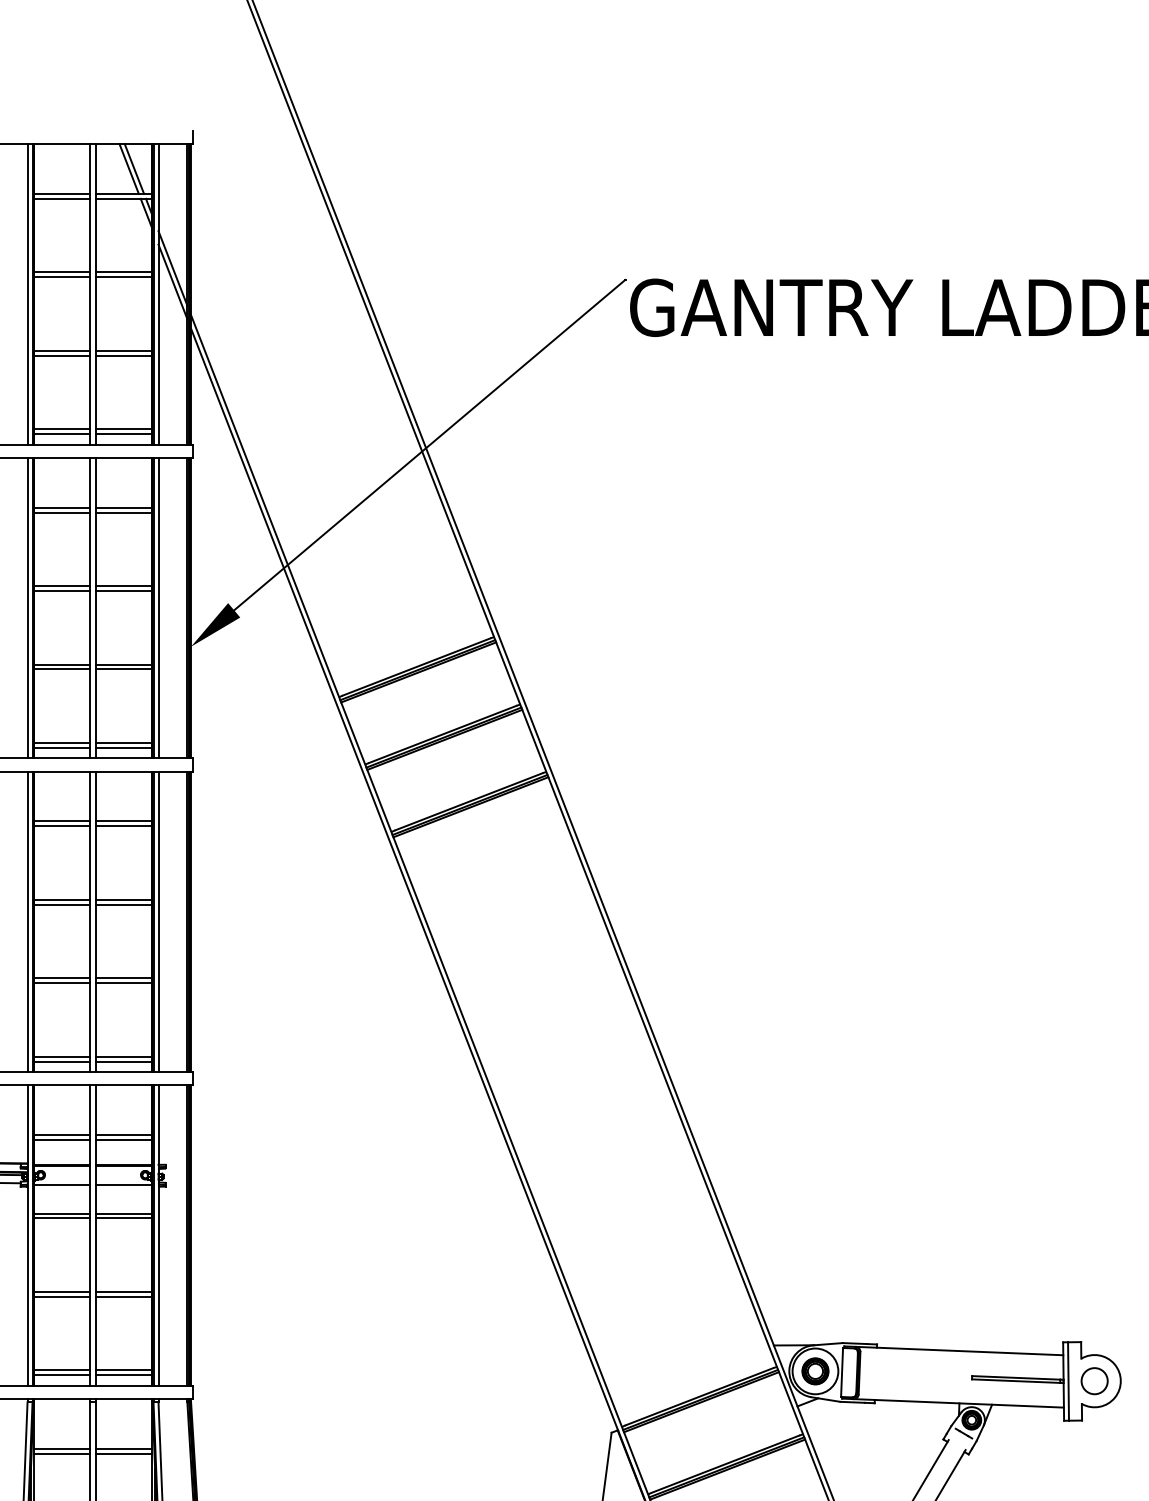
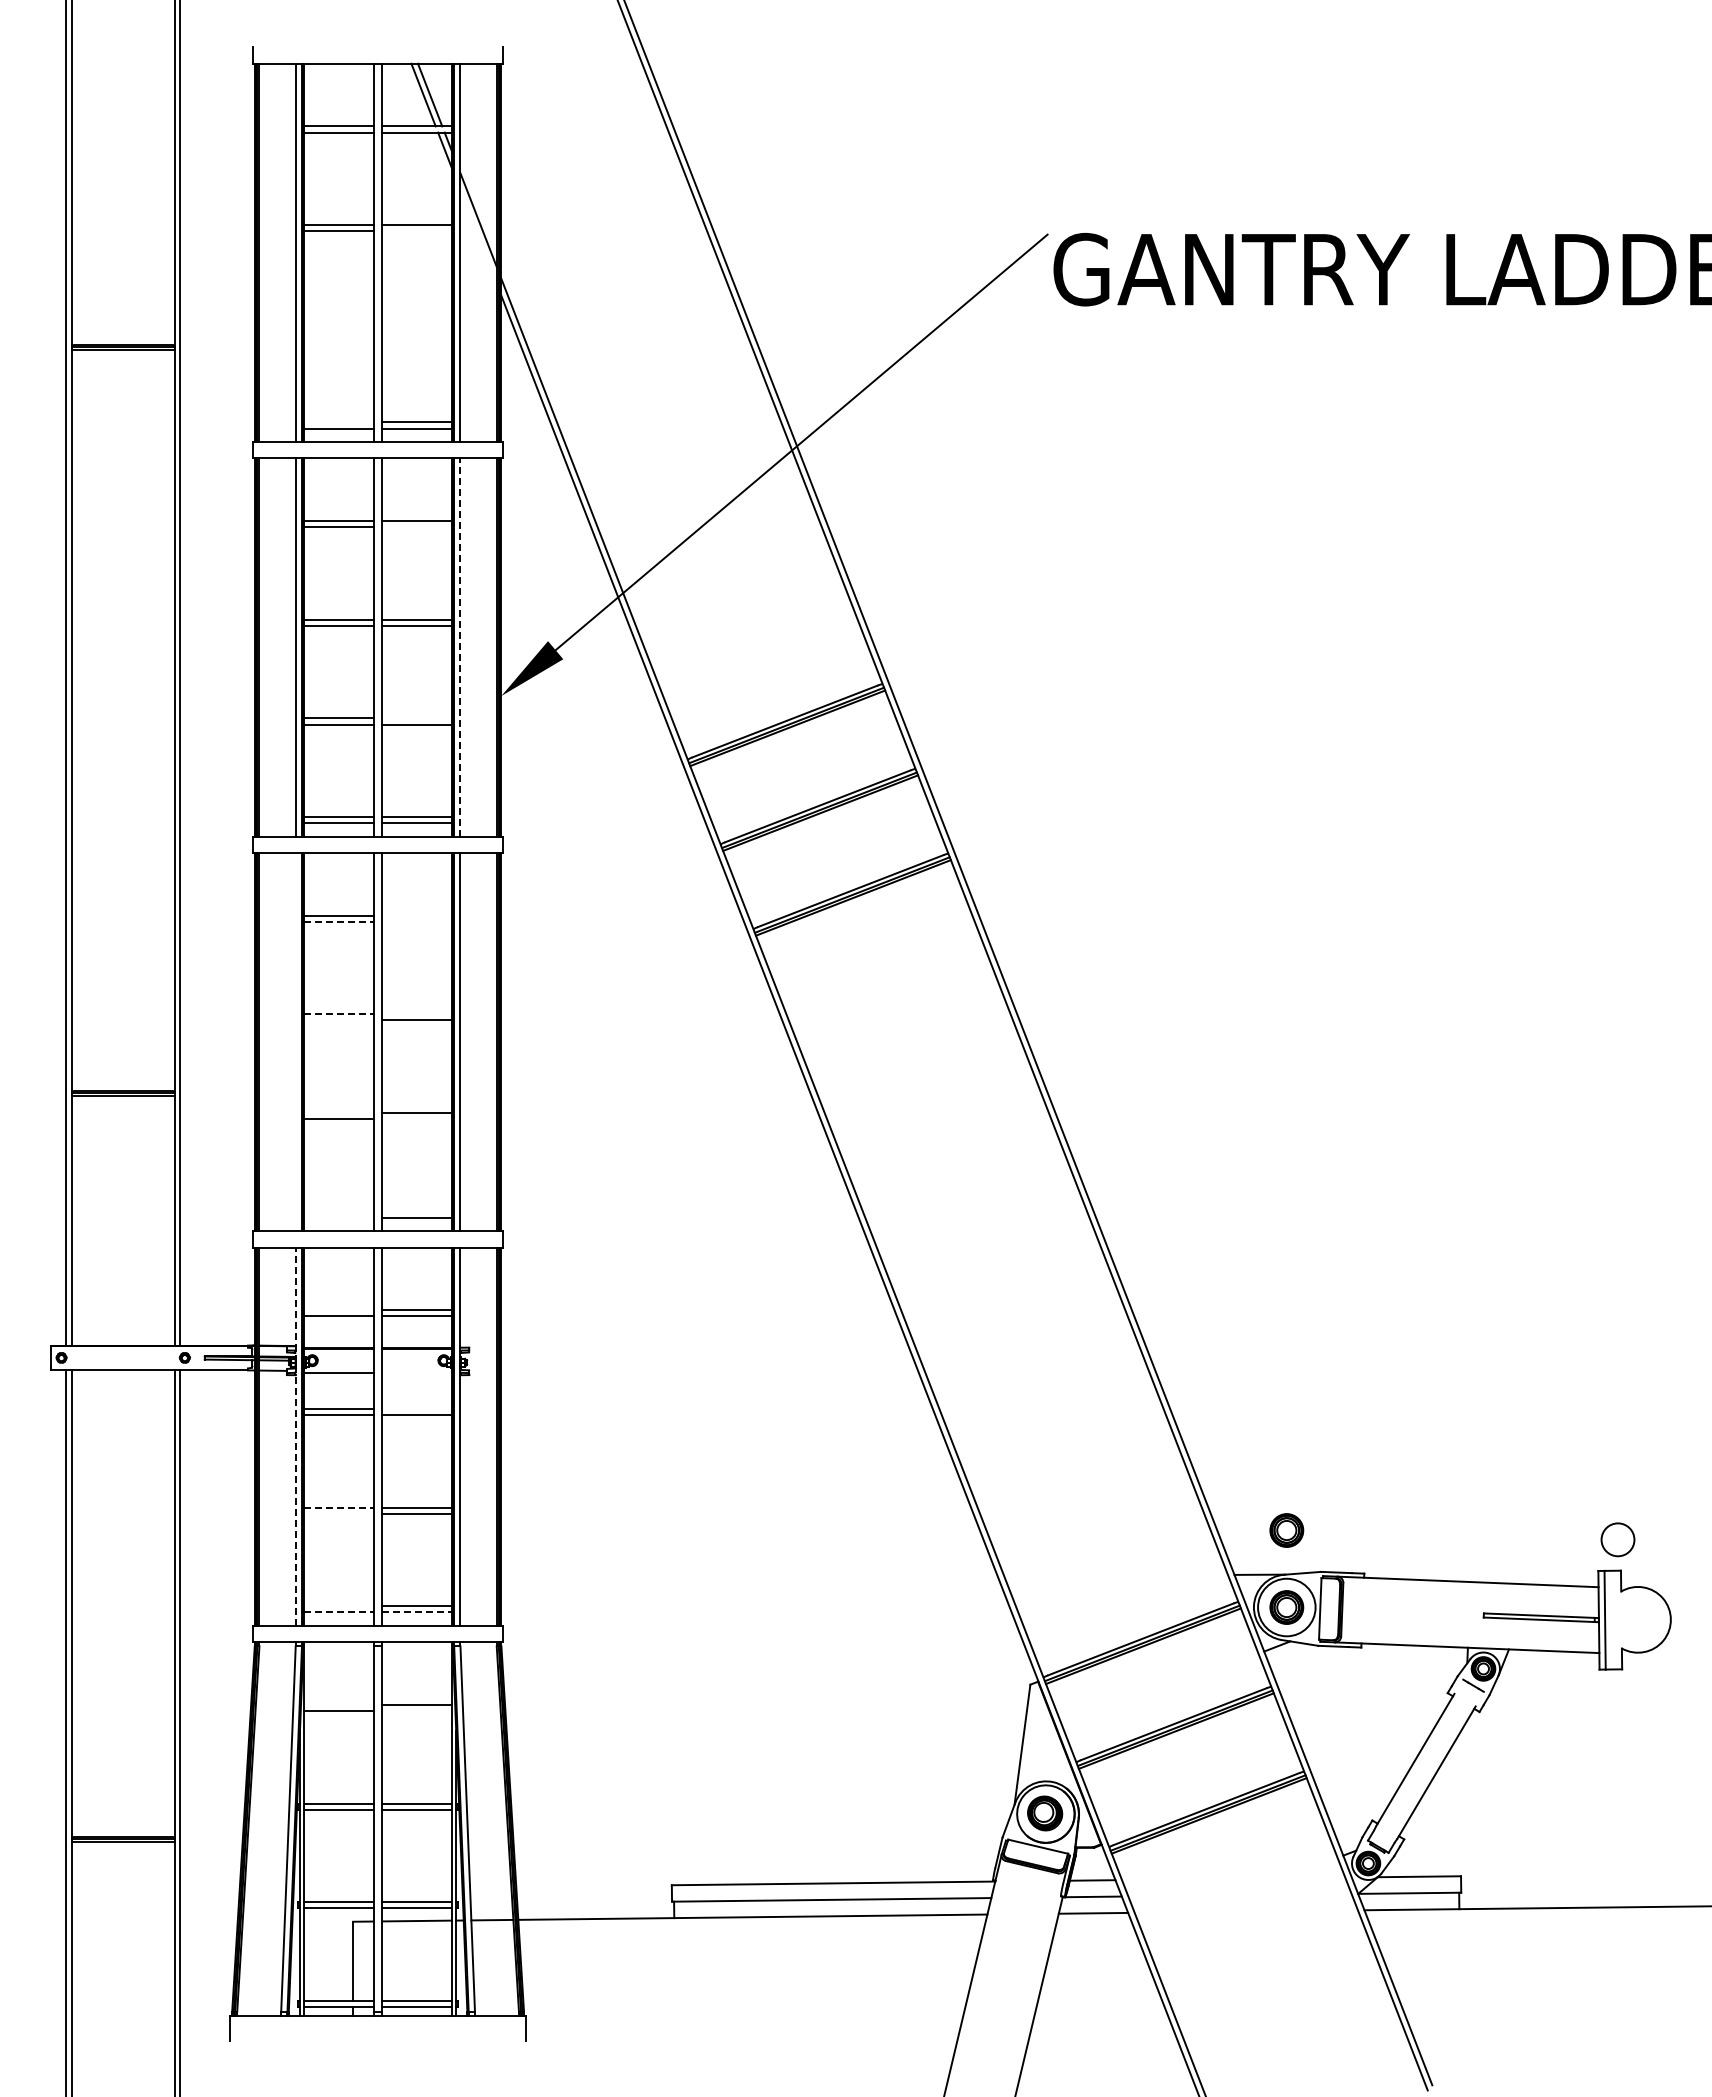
line: (124, 277) -> (417, 231), removed
line: (172, 281) -> (478, 236), removed
line: (61, 350) -> (338, 323), removed
line: (124, 350) -> (417, 323), removed
line: (61, 355) -> (338, 329), removed
line: (124, 355) -> (417, 329), removed
line: (61, 429) -> (338, 422), removed
line: (124, 512) -> (417, 527), removed
line: (158, 607) -> (460, 646), solid -> dashed
line: (124, 664) -> (417, 718), removed
line: (124, 821) -> (417, 915), removed
line: (62, 826) -> (339, 921), solid -> dashed
line: (124, 826) -> (417, 921), removed
line: (62, 899) -> (339, 1014), solid -> dashed
line: (124, 899) -> (417, 1014), removed
line: (61, 904) -> (338, 1020), removed
line: (27, 921) -> (295, 1041), removed
line: (61, 977) -> (338, 1112), removed
line: (124, 983) -> (417, 1119), removed
line: (61, 1056) -> (338, 1211), removed
line: (124, 1056) -> (417, 1211), removed
line: (61, 1061) -> (338, 1217), removed
line: (61, 1135) -> (338, 1310), removed
line: (124, 1185) -> (417, 1373), removed
line: (124, 1213) -> (417, 1408), removed
line: (27, 1235) -> (295, 1436), solid -> dashed
line: (62, 1291) -> (339, 1507), solid -> dashed
line: (61, 1296) -> (338, 1513), removed
part: (815, 1310) -> (1286, 1530), added
line: (61, 1370) -> (338, 1606), removed
line: (62, 1375) -> (339, 1612), solid -> dashed
line: (124, 1375) -> (417, 1612), solid -> dashed
circle: (1094, 1380) -> (1617, 1539), moved
line: (61, 1448) -> (338, 1704), removed
line: (124, 1454) -> (417, 1711), removed

